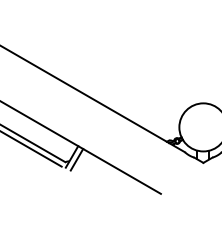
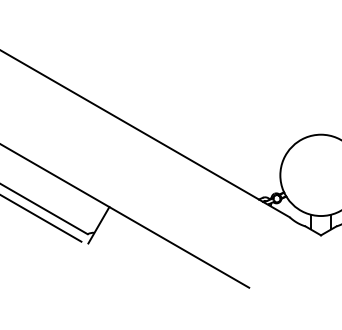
line: (76, 159) -> (106, 229), removed

